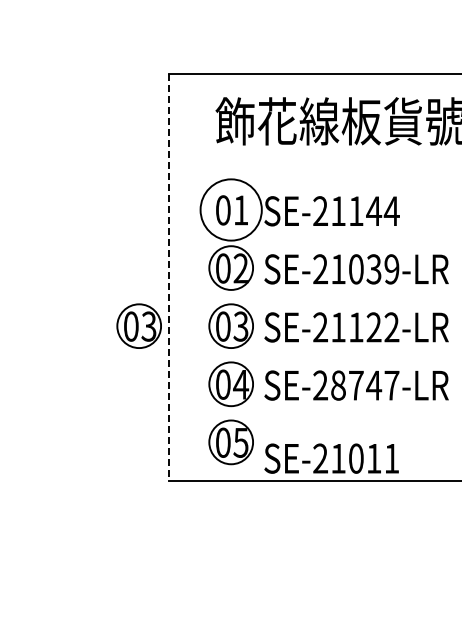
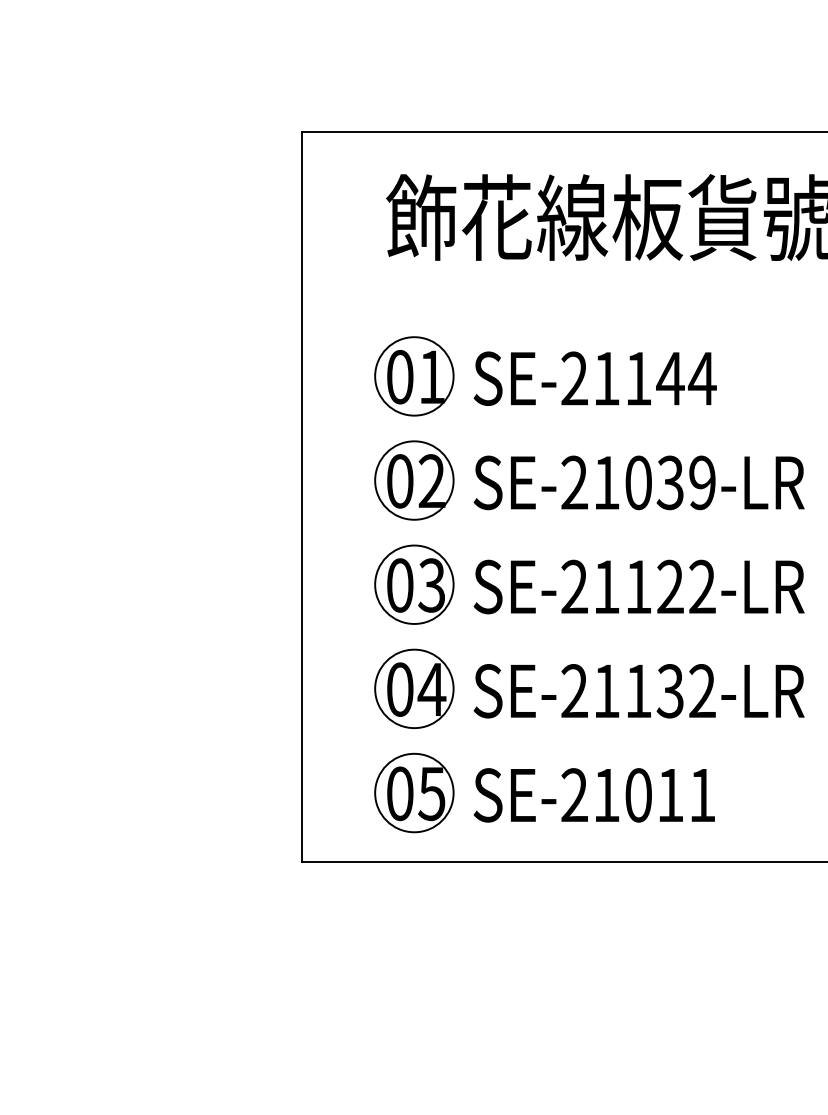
circle: (231, 209) -> (414, 375), size x0.71
line: (168, 277) -> (301, 497), dashed -> solid
part: (138, 325) -> (248, 583), removed
text: (365, 385) -> (655, 691), SE-28747-LR -> SE-21132-LR
text: (331, 458) -> (594, 795), moved

